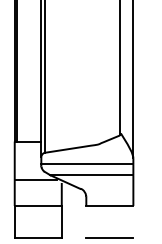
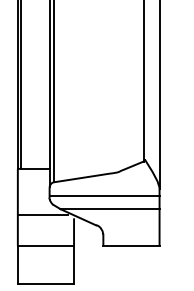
line: (109, 238) -> (131, 284), removed

